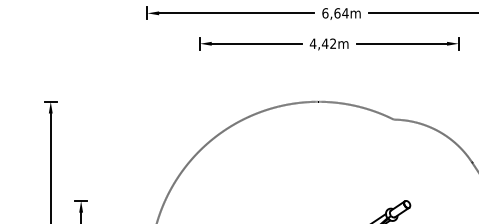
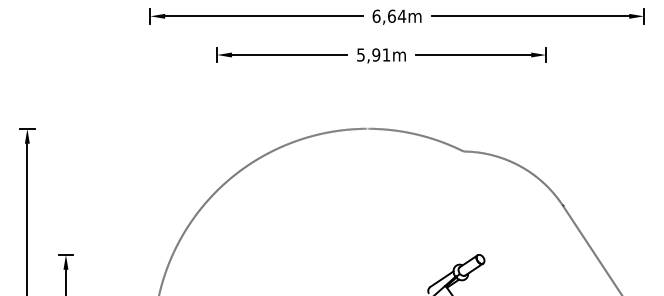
text: (323, 43) -> (373, 54), 4,42m -> 5,91m

